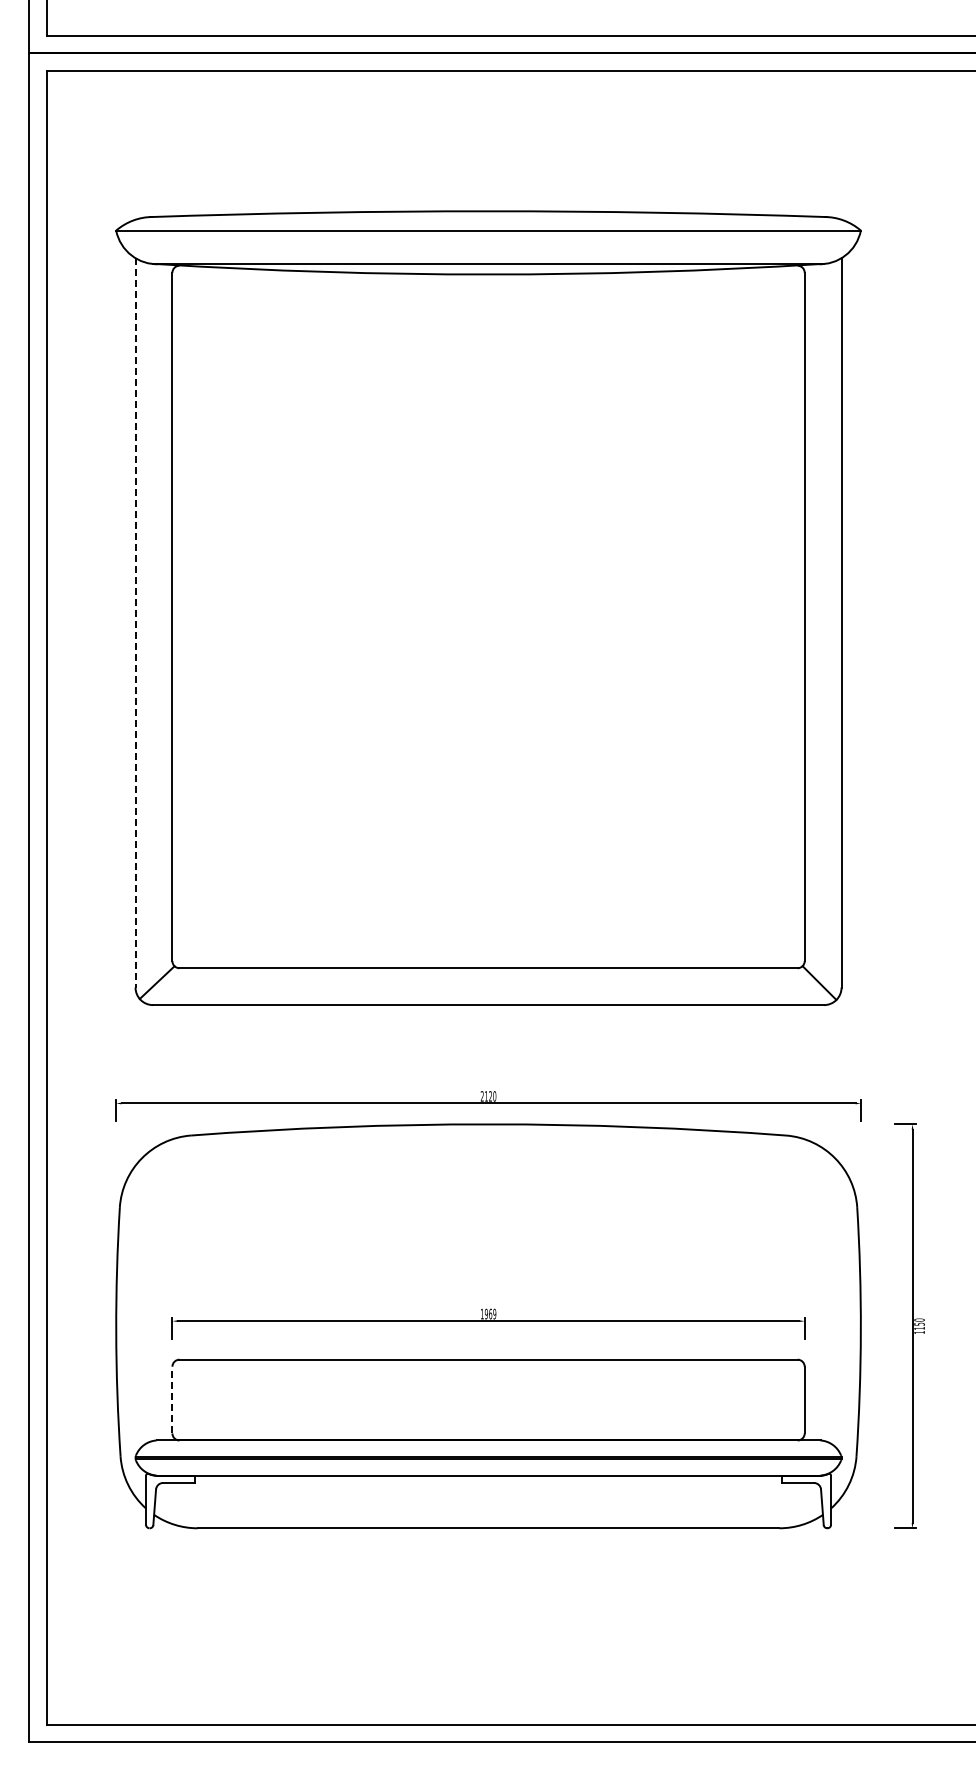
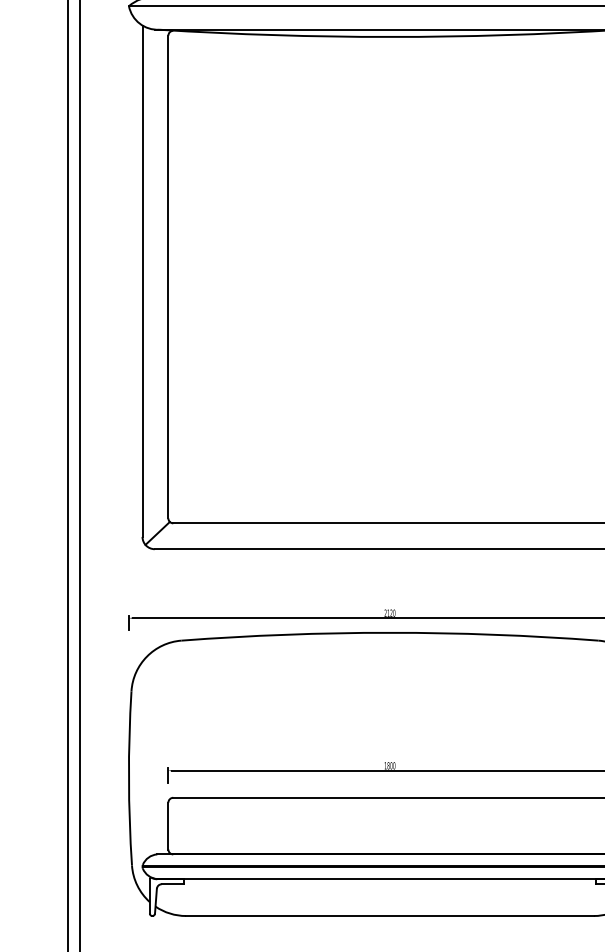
line: (135, 622) -> (142, 280), dashed -> solid
text: (489, 1313) -> (390, 765), 1969 -> 1800
line: (172, 1399) -> (168, 825), dashed -> solid

